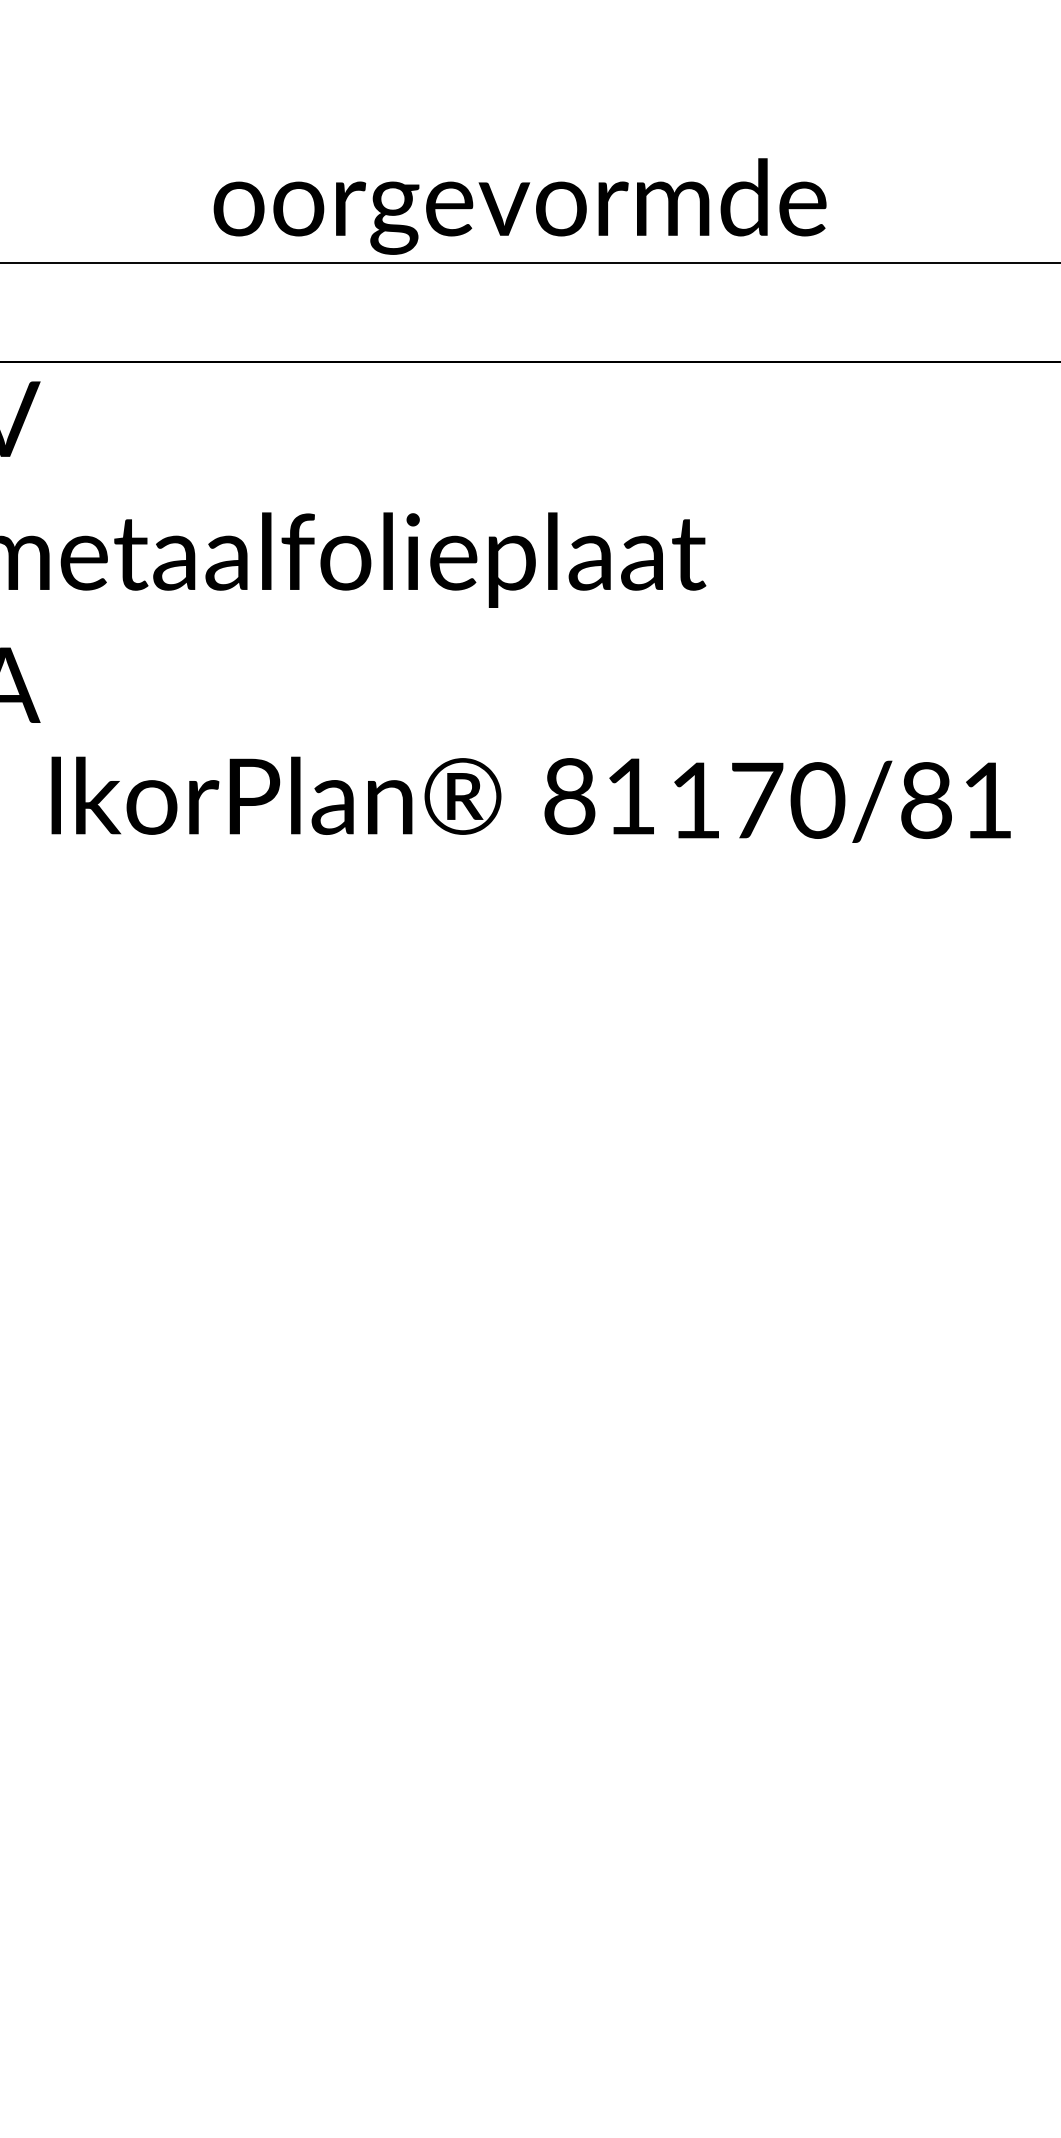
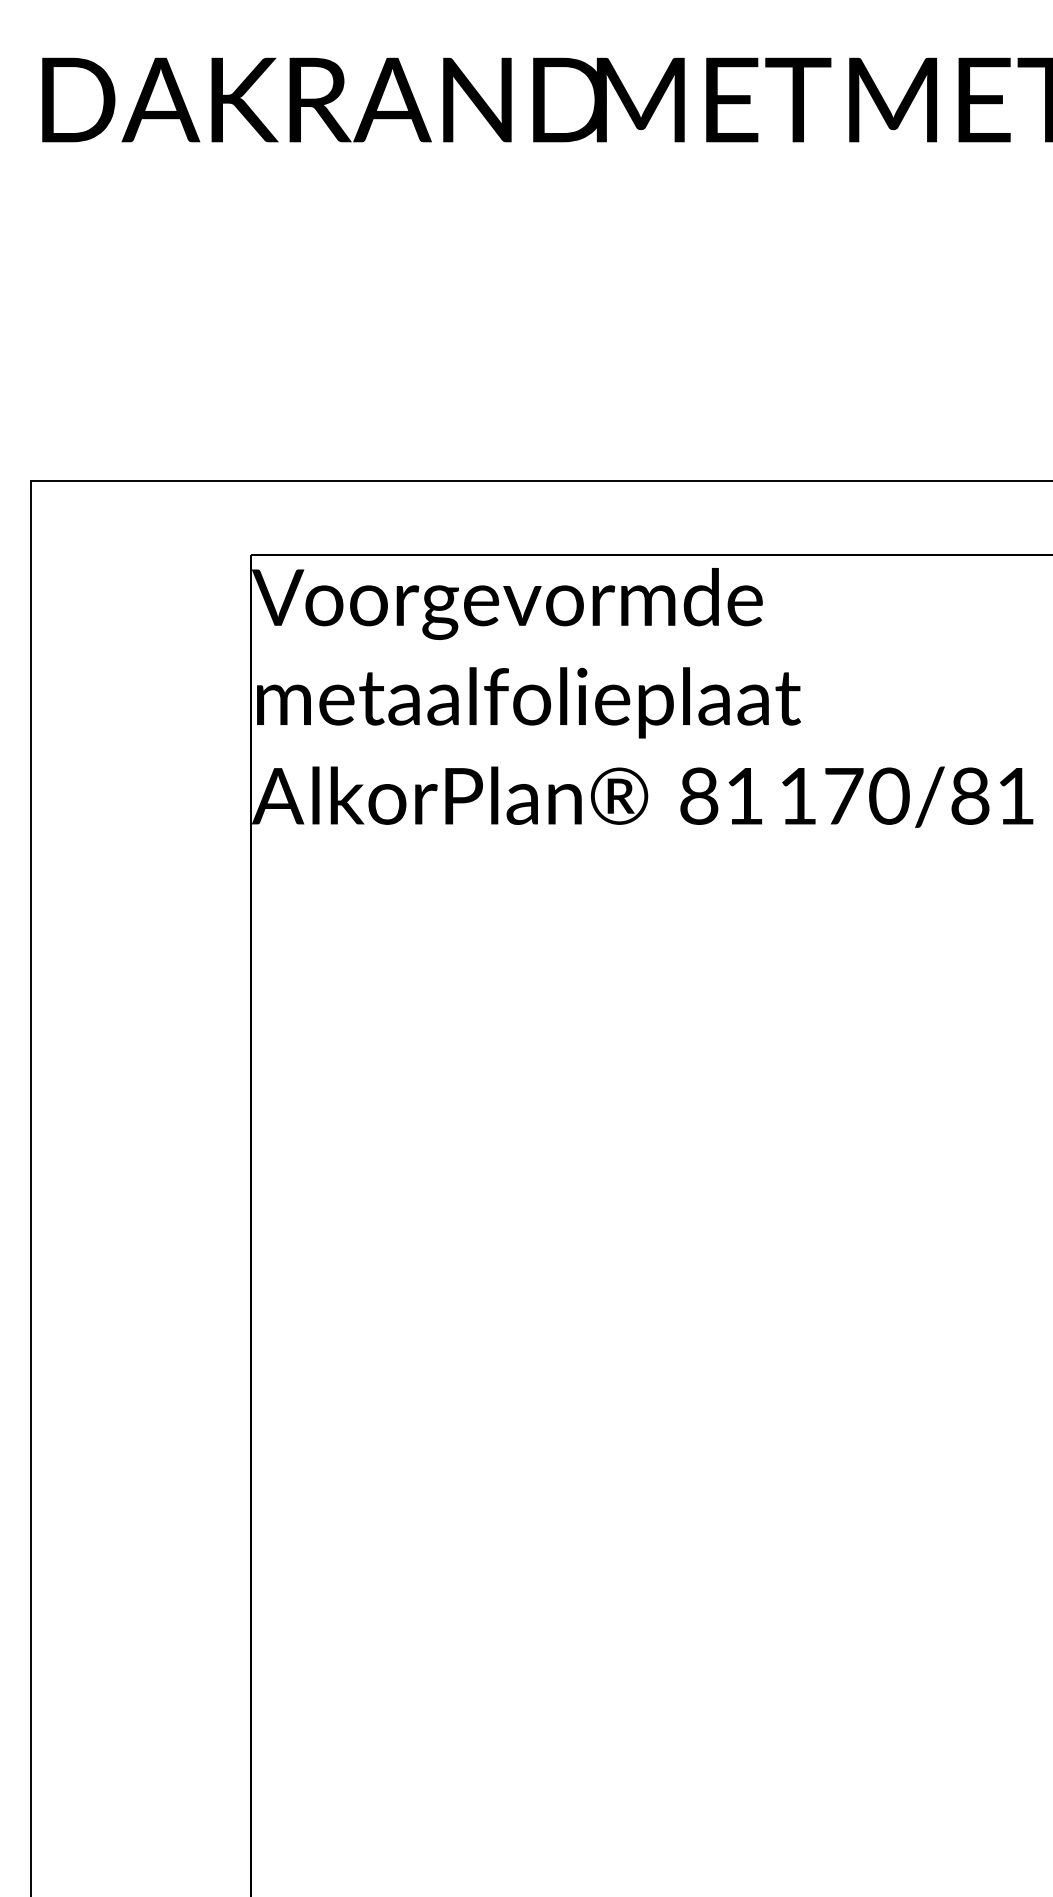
text: (519, 205) -> (533, 603), moved
text: (351, 795) -> (536, 795), moved
text: (842, 800) -> (907, 796), moved

